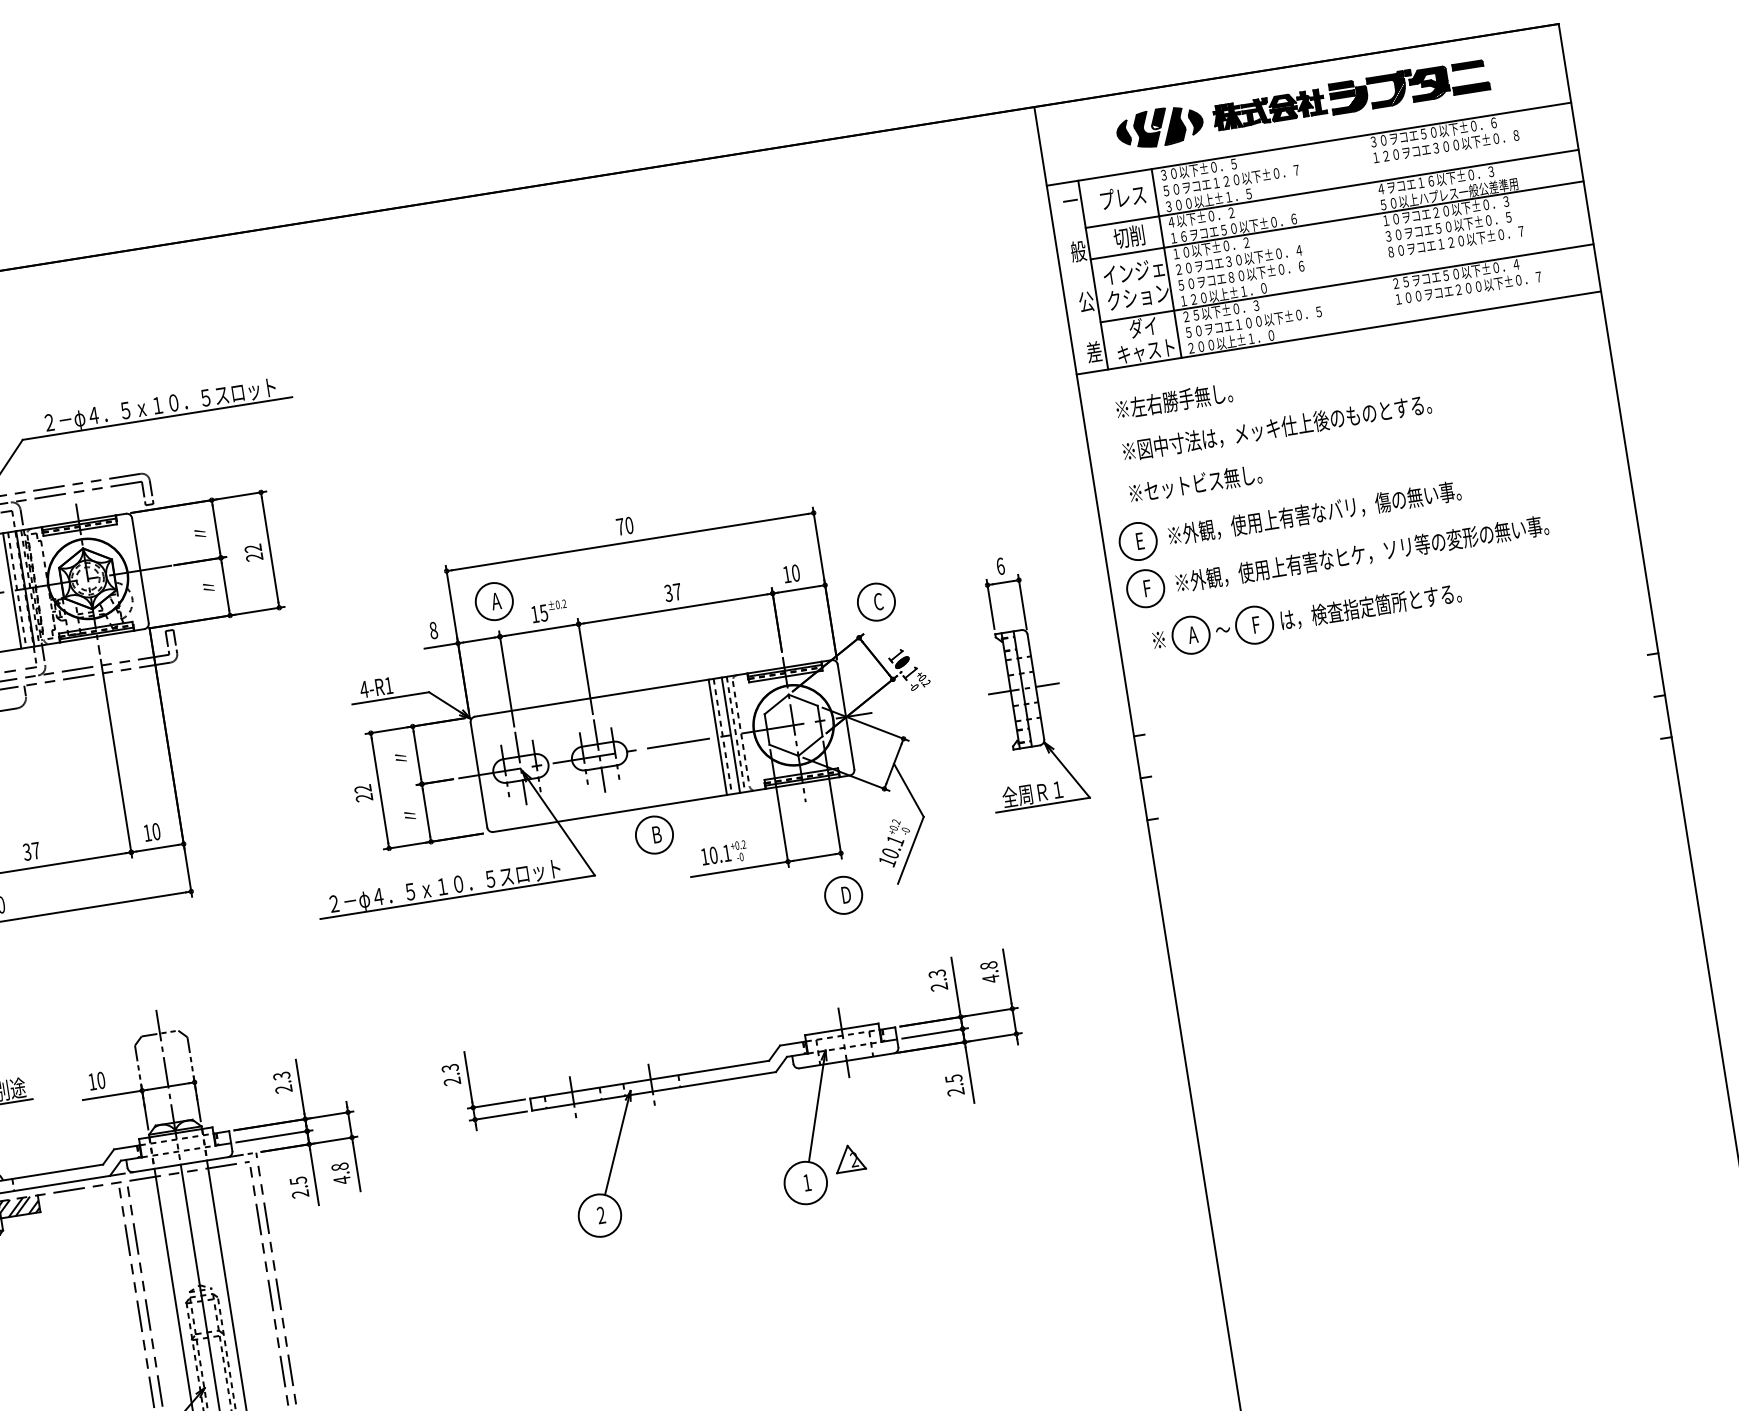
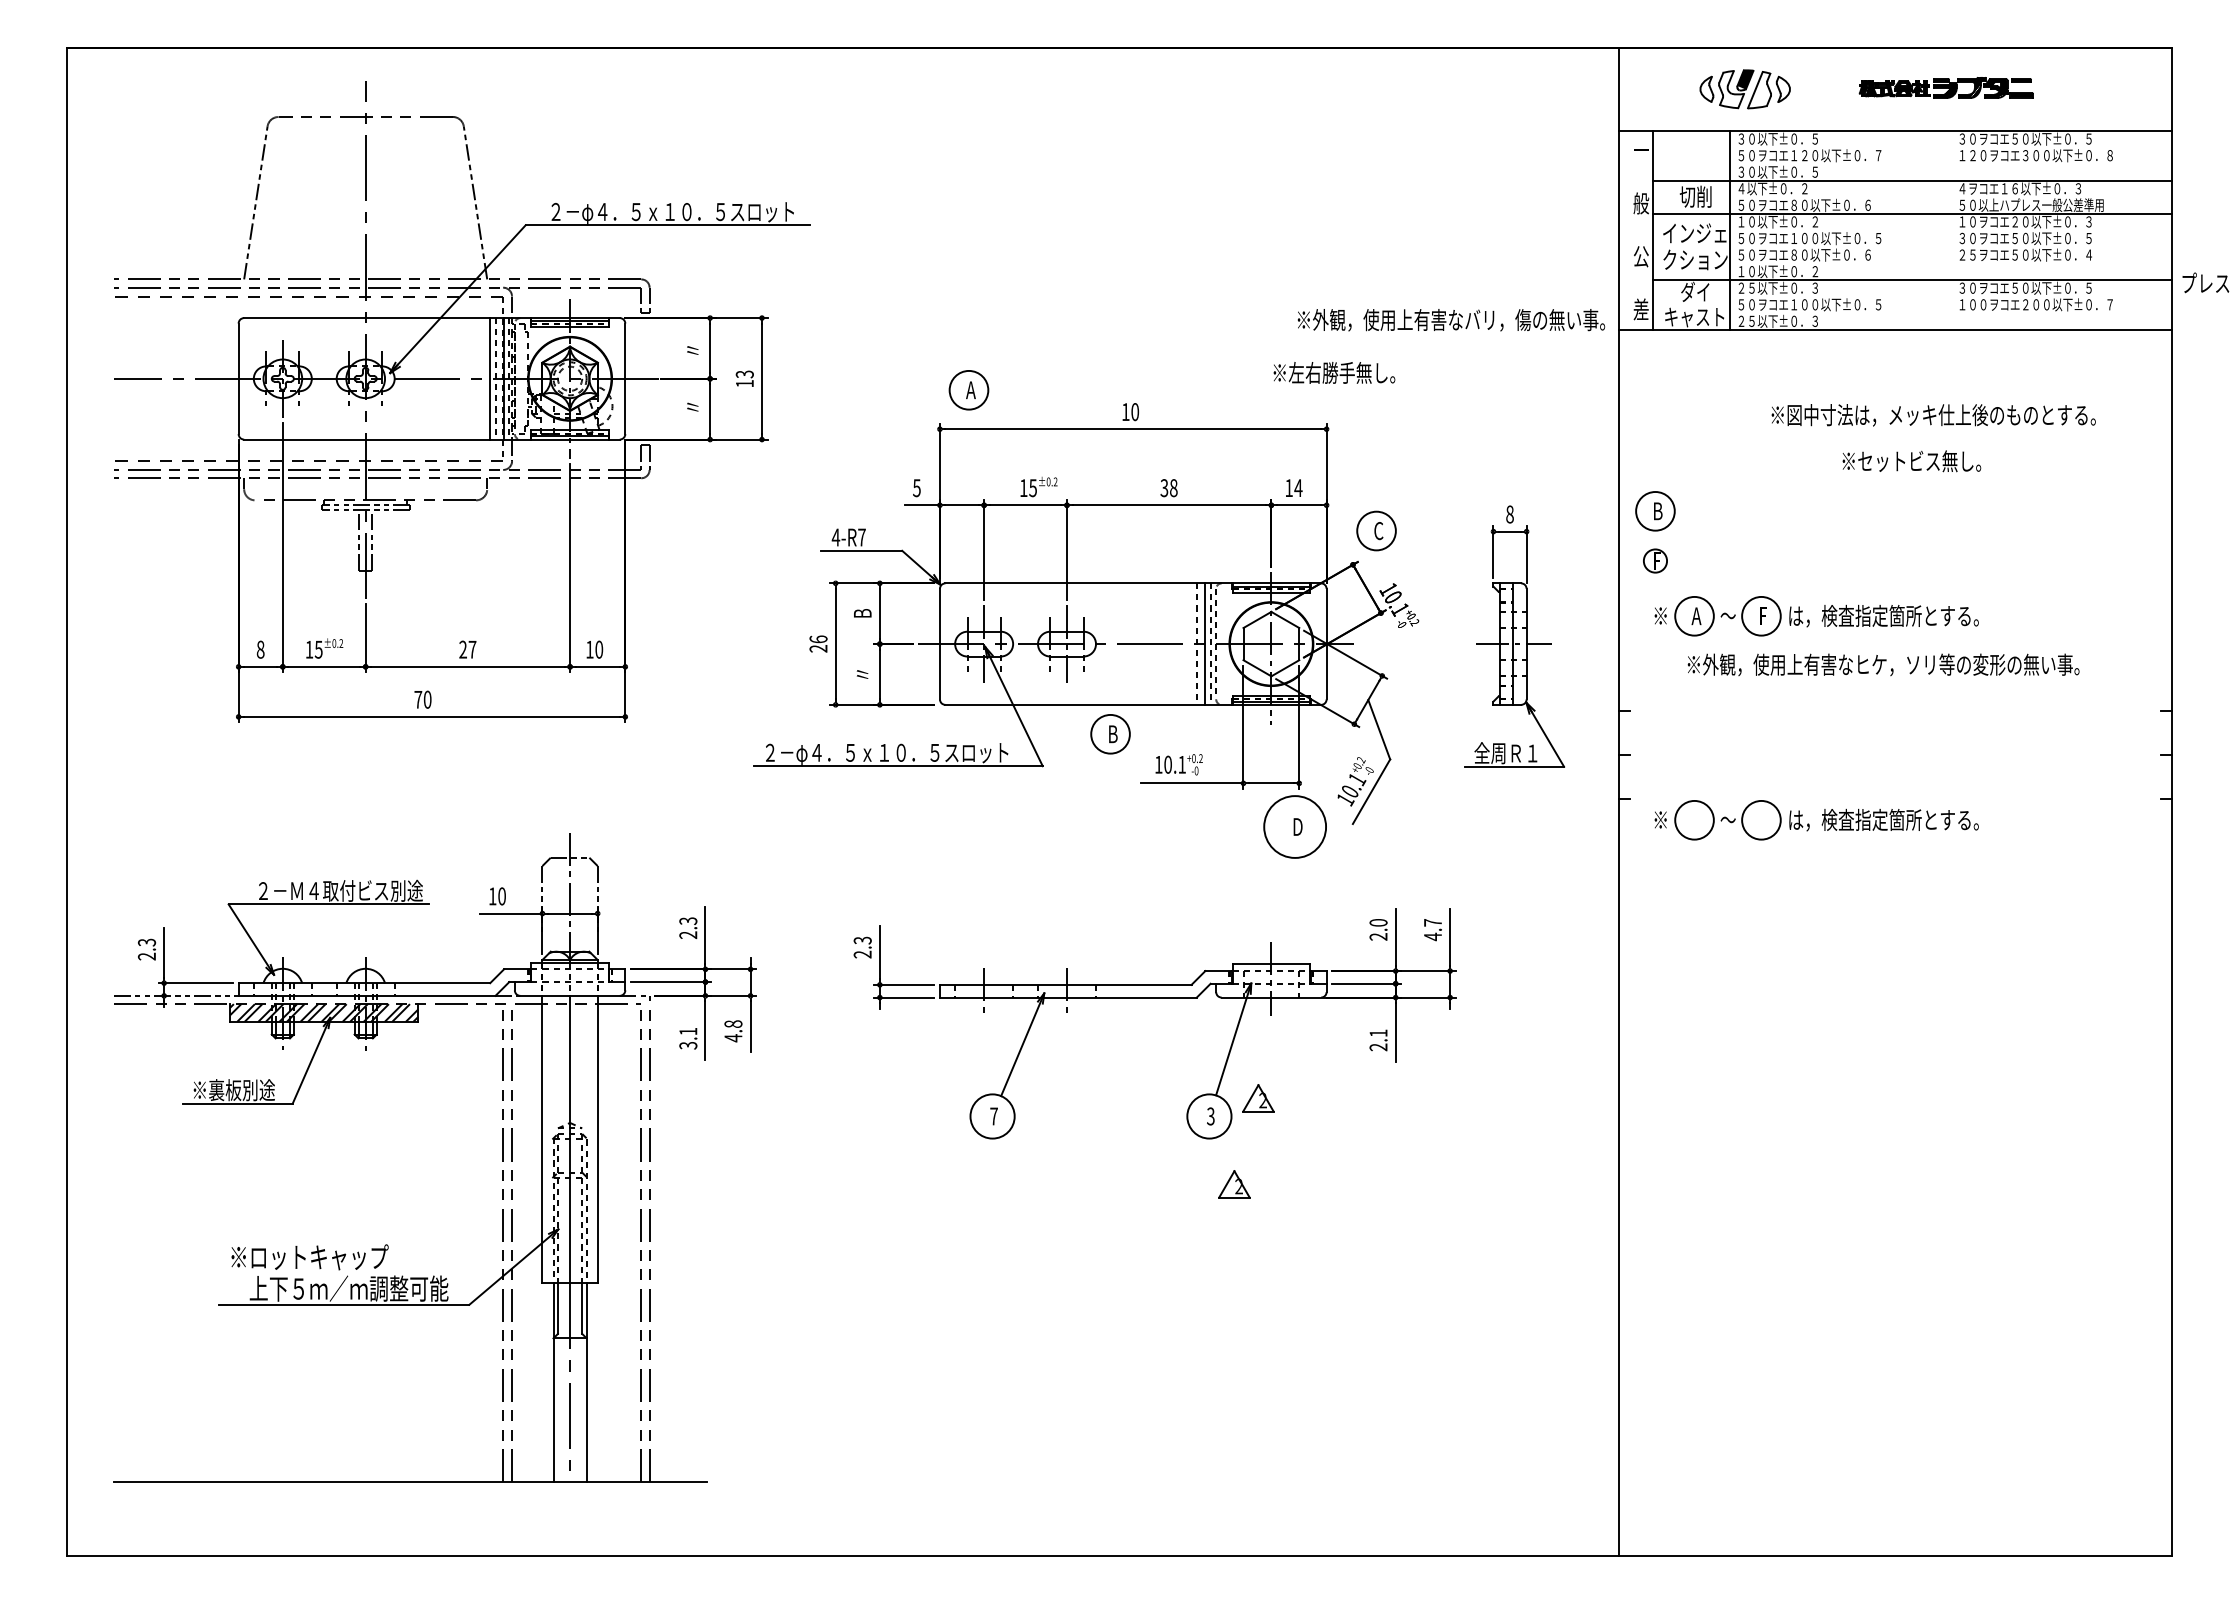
part: (1350, 95) -> (1946, 87), size x0.6
fill: (1196, 121) -> (1783, 89), removed
text: (1493, 122) -> (2088, 138), ３０ヲコエ５０以下±０．６ -> ３０ヲコエ５０以下±０．５
fill: (1173, 125) -> (1759, 89), removed
fill: (1146, 129) -> (1731, 89), removed
fill: (1123, 132) -> (1706, 88), removed
text: (1122, 196) -> (2205, 282), moved
text: (1217, 198) -> (1792, 171), ３００以上±１．５ -> ３０以下±０．５
text: (1198, 233) -> (1767, 204), １６ヲコエ５０以下±０．６ -> ５０ヲコエ８０以下±０．６
text: (1455, 241) -> (2030, 254), ８０ヲコエ１２０以下±０．７ -> ２５ヲコエ５０以下±０．４
text: (1243, 259) -> (1809, 238), ２０ヲコエ３０以下±０．４ -> ５０ヲコエ１００以下±０．５
text: (1455, 273) -> (2025, 287), ２５ヲコエ５０以下±０．４ -> ３０ヲコエ５０以下±０．５
text: (1228, 293) -> (1788, 271), １２０以上±１．０ -> １０以下±０．２
text: (1235, 340) -> (1788, 320), ２００以上±１．０ -> ２５以下±０．３
text: (1174, 400) -> (1334, 372), moved
text: (1276, 428) -> (1933, 415), moved
text: (1195, 483) -> (1911, 461), moved
text: (1314, 513) -> (1451, 320), moved
text: (620, 526) -> (1125, 411), 70 -> 10
text: (1141, 541) -> (1658, 511), E -> B
text: (253, 552) -> (744, 378), 22 -> 13
text: (1362, 553) -> (1883, 664), moved
text: (1000, 566) -> (1509, 514), 6 -> 8
text: (795, 573) -> (1298, 488), 10 -> 14
circle: (1145, 588) -> (1655, 560), size x0.6
text: (677, 592) -> (1173, 488), 37 -> 38
part: (493, 601) -> (968, 390), moved
text: (433, 629) -> (916, 487), 8 -> 5
text: (388, 685) -> (861, 537), 4-R1 -> 4-R7
line: (717, 736) -> (1191, 643), removed
text: (400, 757) -> (862, 613), 〃 -> B
text: (362, 789) -> (818, 639), 22 -> 26
part: (1343, 811) -> (1822, 822), added
text: (26, 852) -> (462, 649), 37 -> 27
circle: (842, 894) -> (1294, 826), size x1.6
text: (989, 965) -> (1433, 922), 4.8 -> 4.7
text: (937, 973) -> (1378, 922), 2.3 -> 2.0
text: (953, 1078) -> (1378, 1033), 2.5 -> 2.1
text: (806, 1182) -> (1210, 1116), 1 -> 3
text: (299, 1187) -> (688, 1038), 2.5 -> 3.1
text: (600, 1215) -> (993, 1116), 2 -> 7
part: (839, 1243) -> (1234, 1184), added

